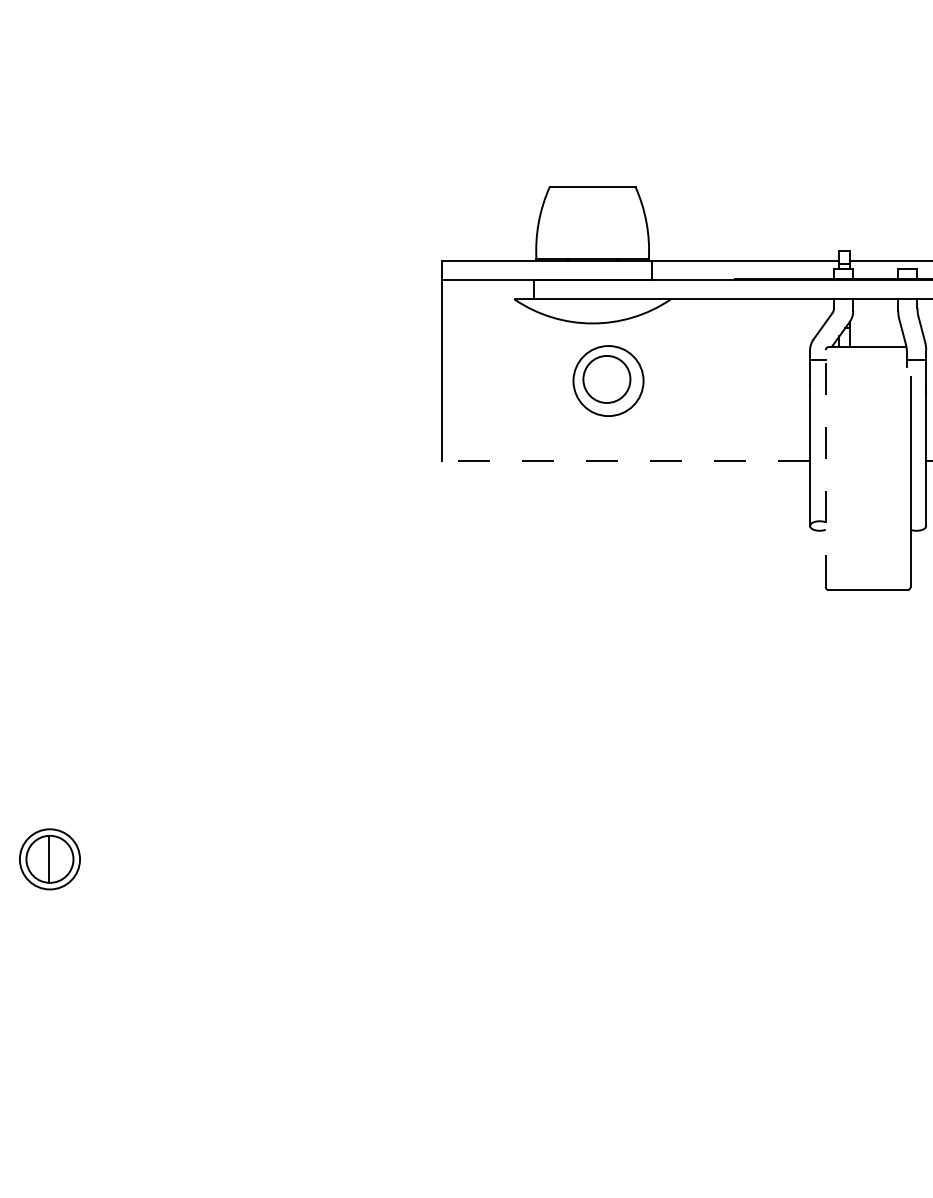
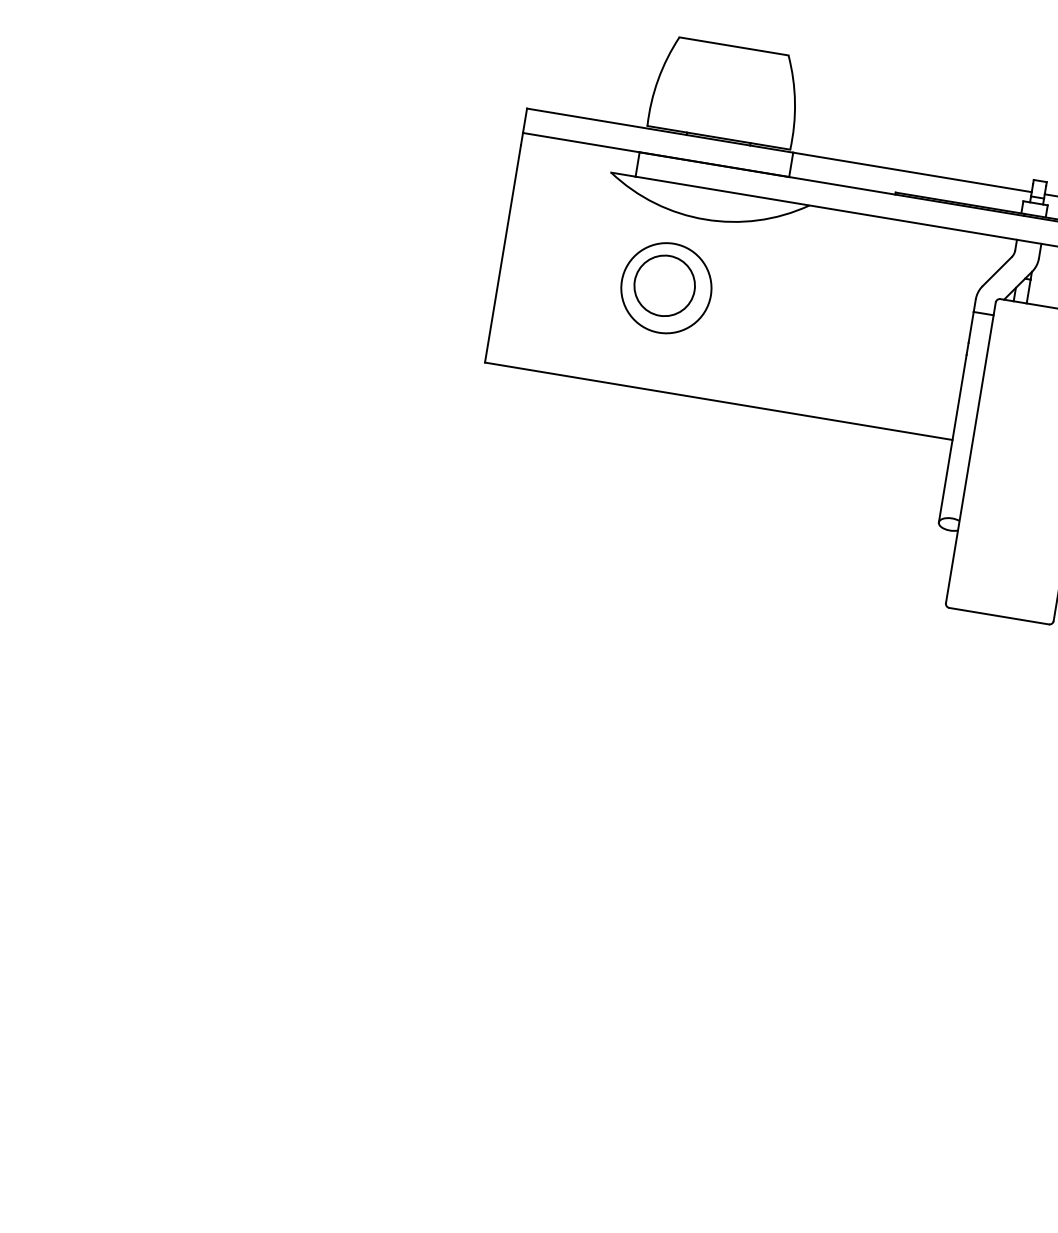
part: (608, 380) -> (666, 287), moved
line: (625, 461) -> (718, 401), dashed -> solid
line: (825, 468) -> (970, 452), dashed -> solid

